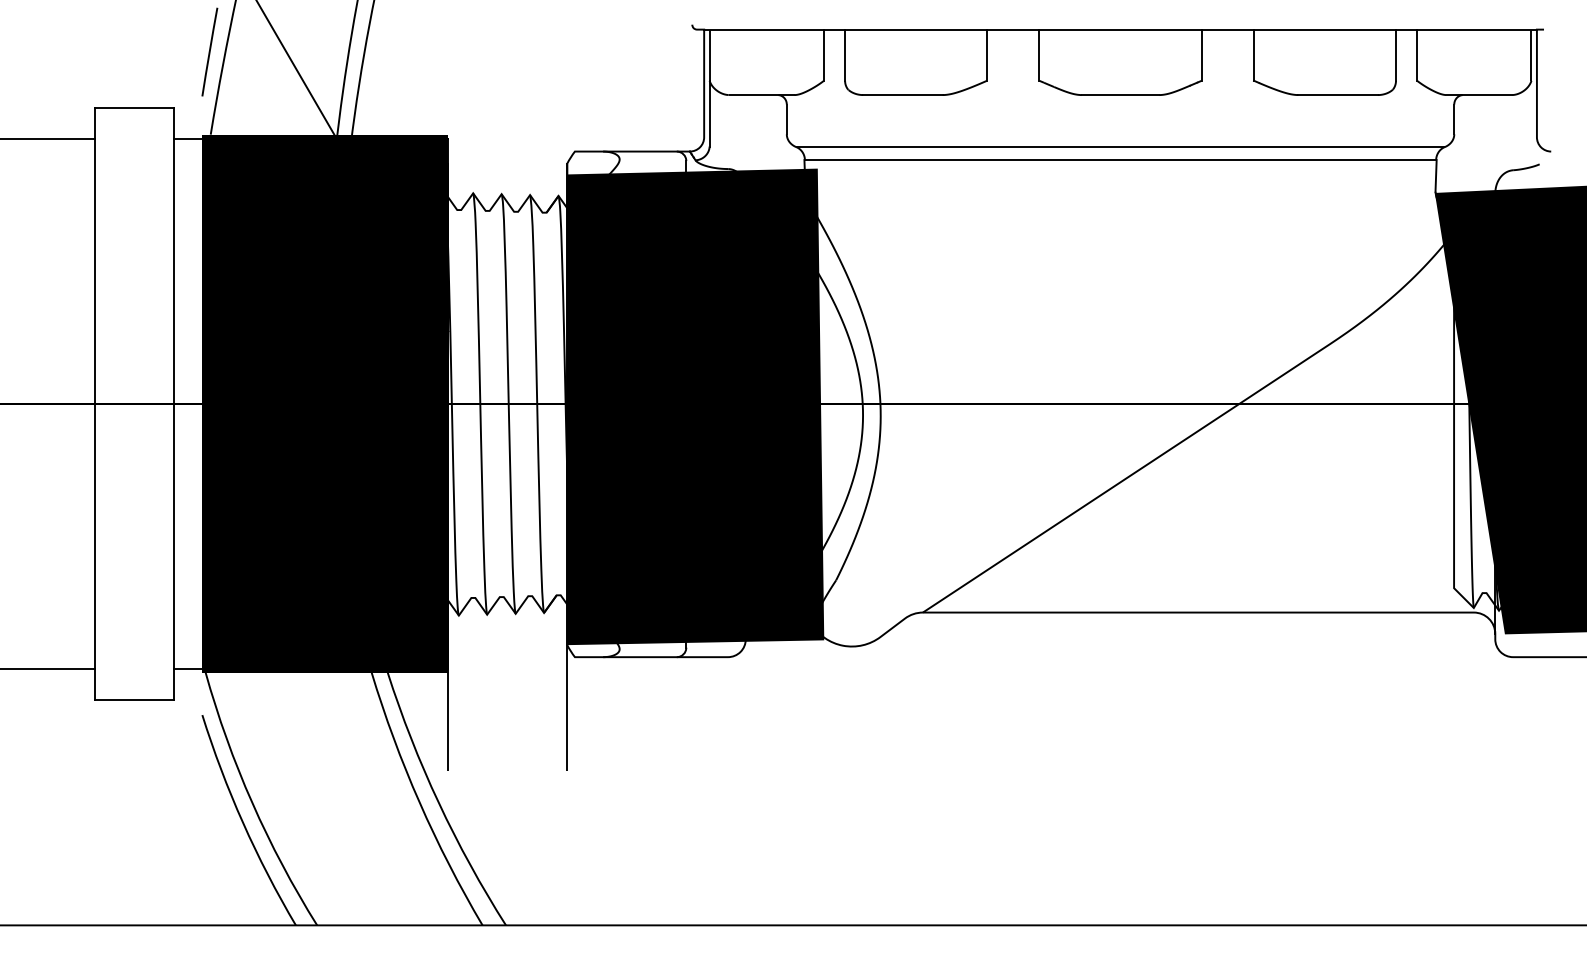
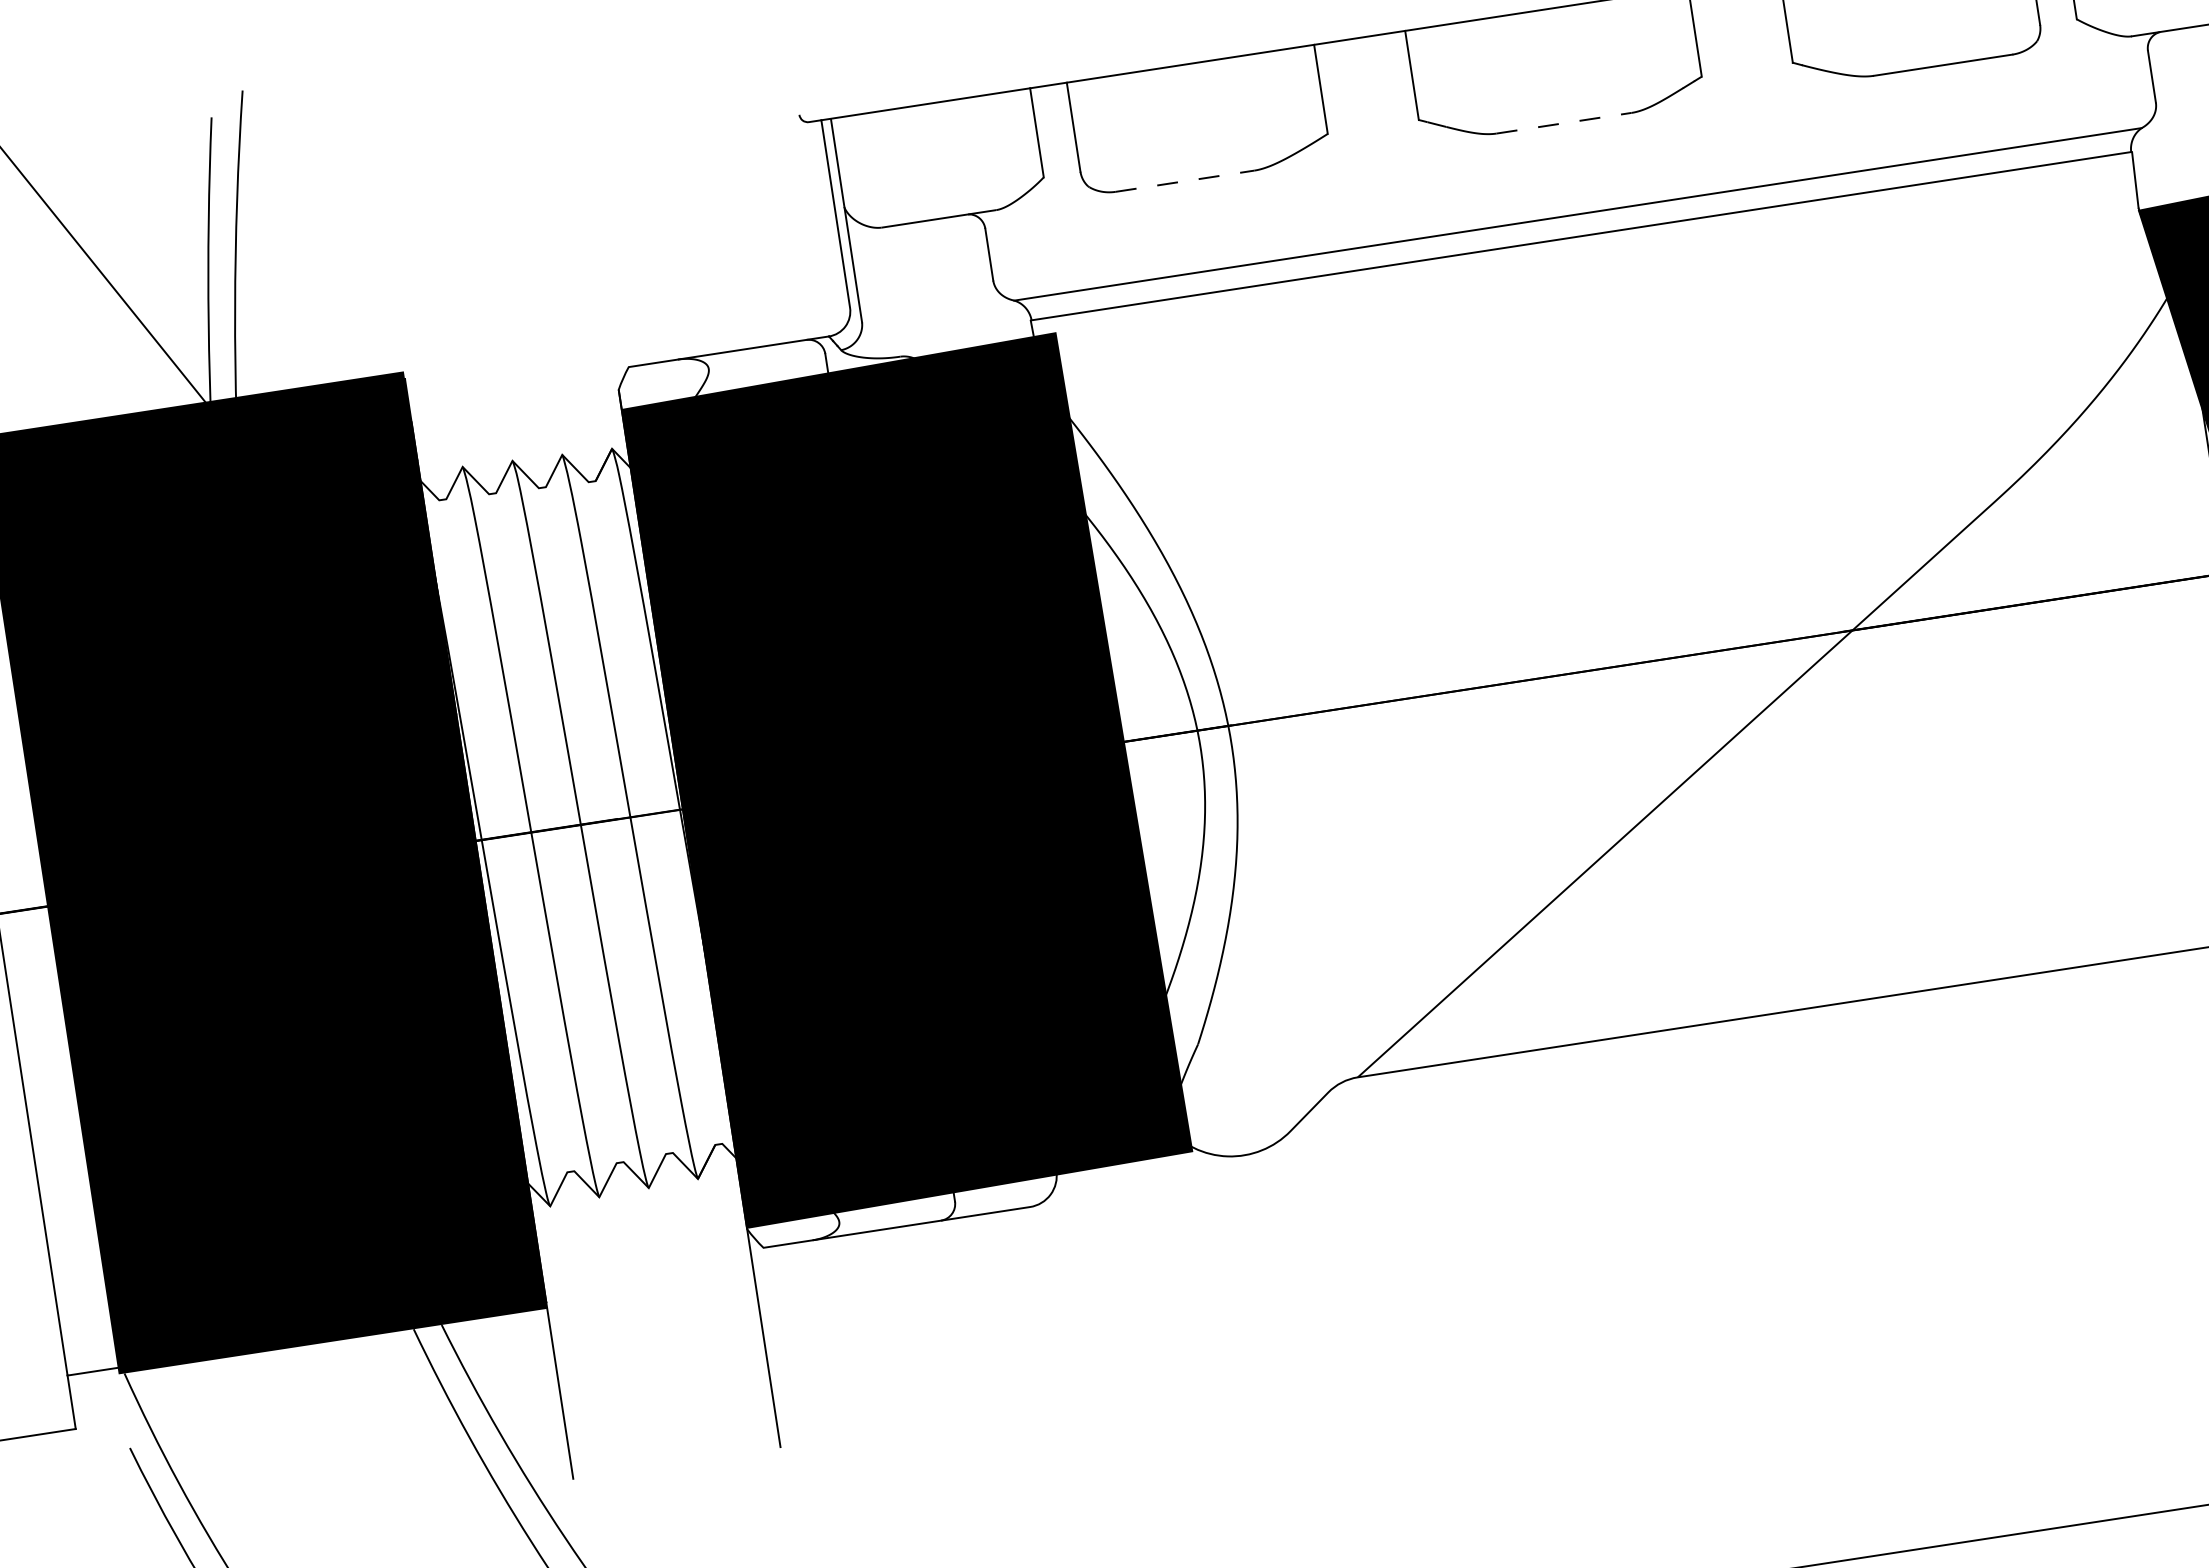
line: (902, 95) -> (1184, 182), solid -> dashed
line: (1120, 95) -> (1564, 124), solid -> dashed

